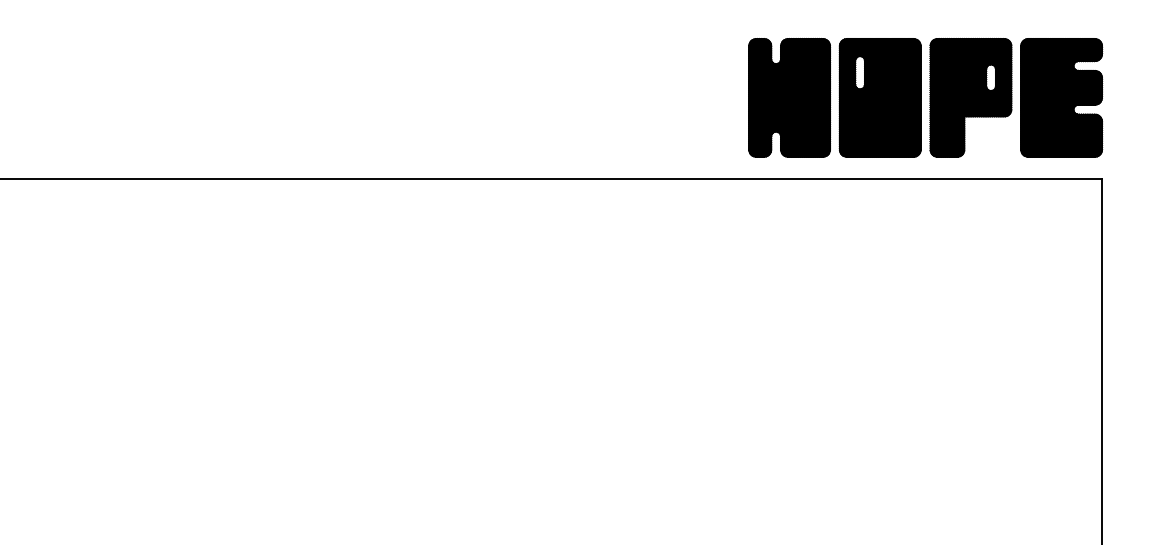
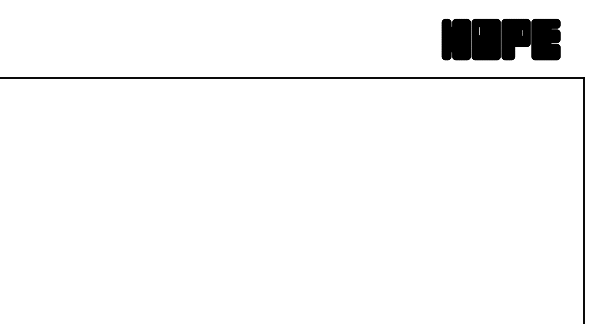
part: (924, 97) -> (500, 39), size x0.7

